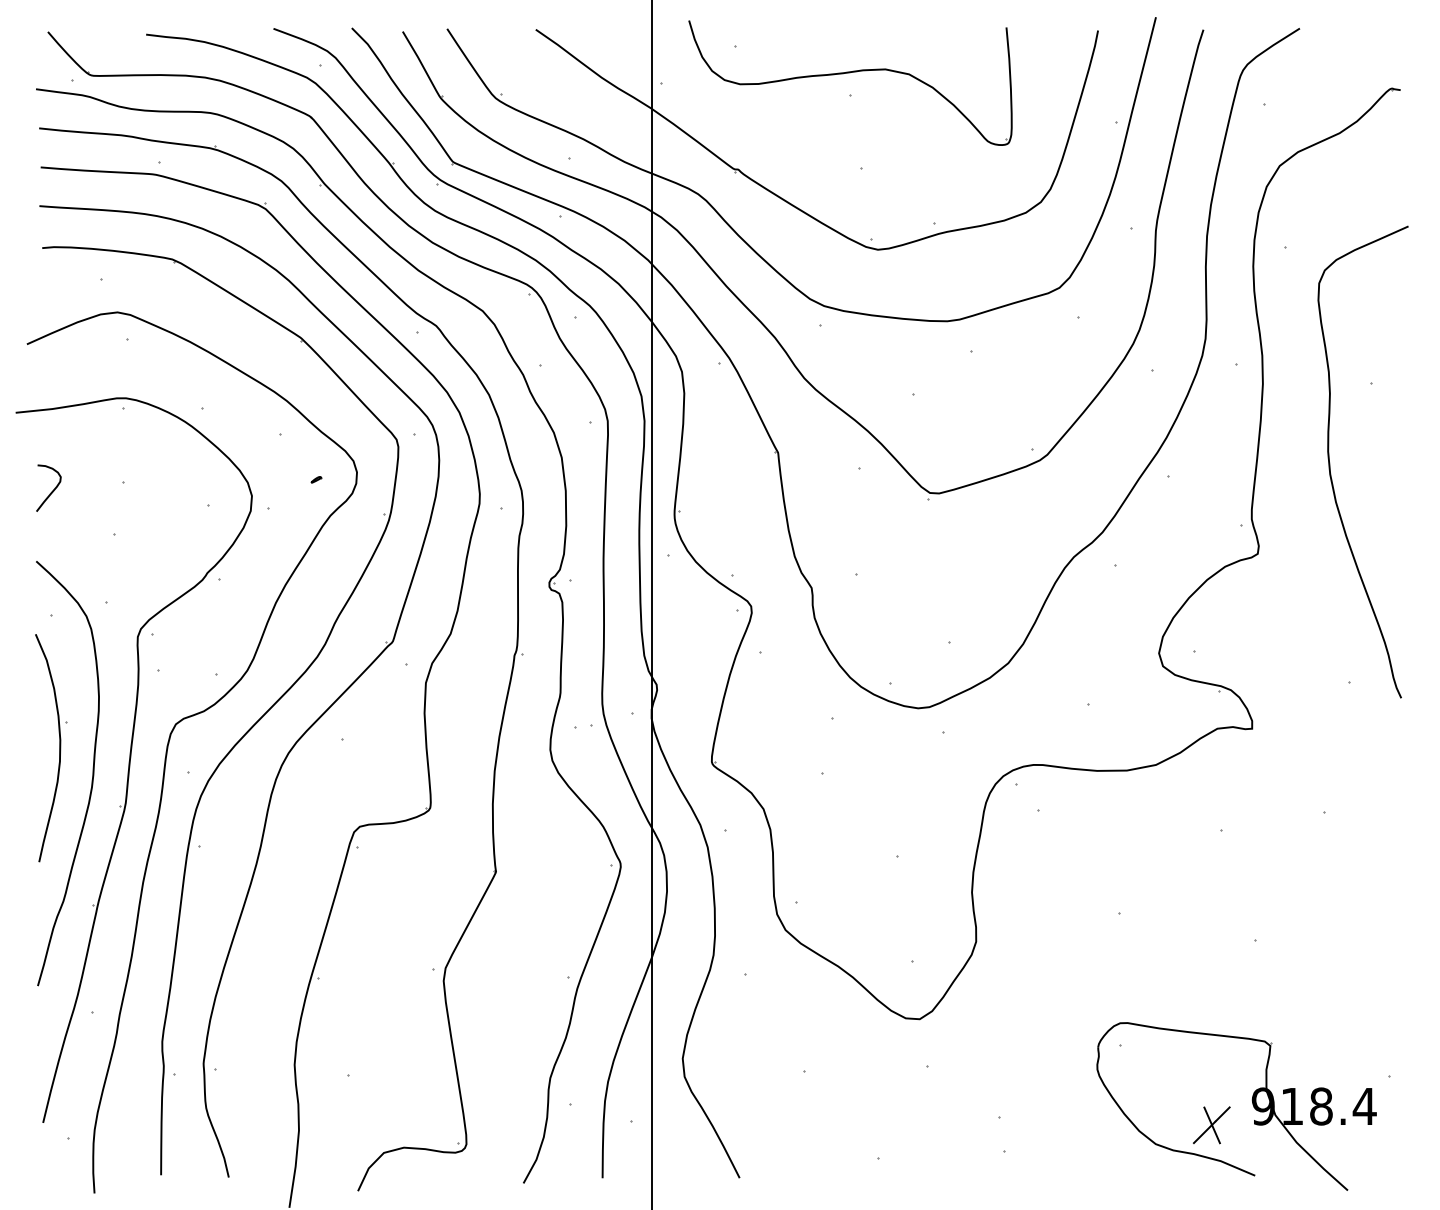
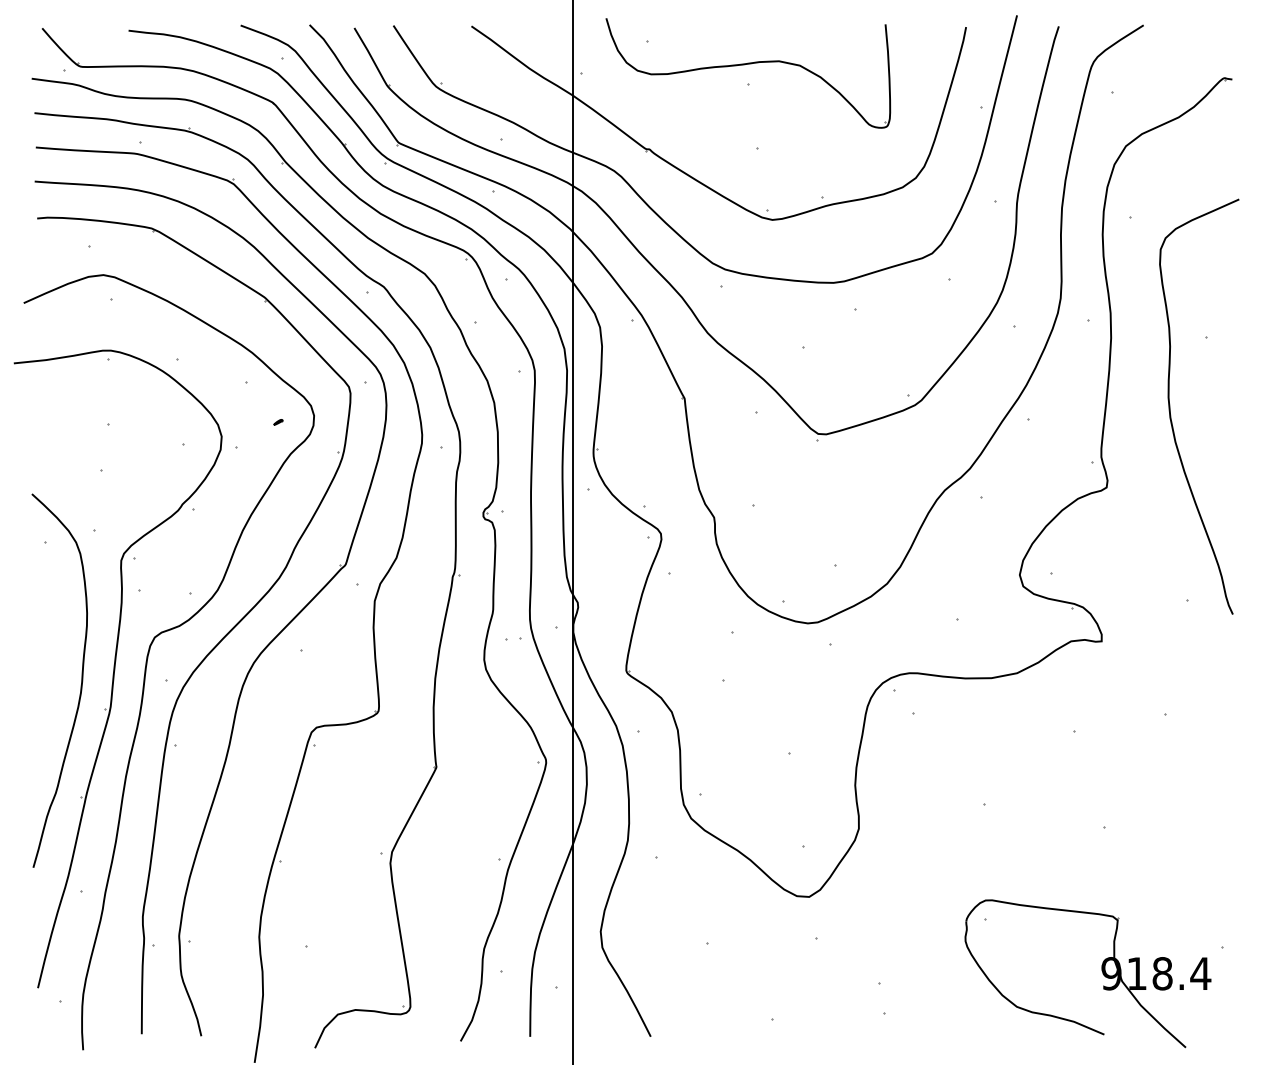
curve: (51, 491) -> (45, 432), removed
part: (59, 748) -> (52, 658), removed
part: (1211, 1124) -> (1065, 989), removed

